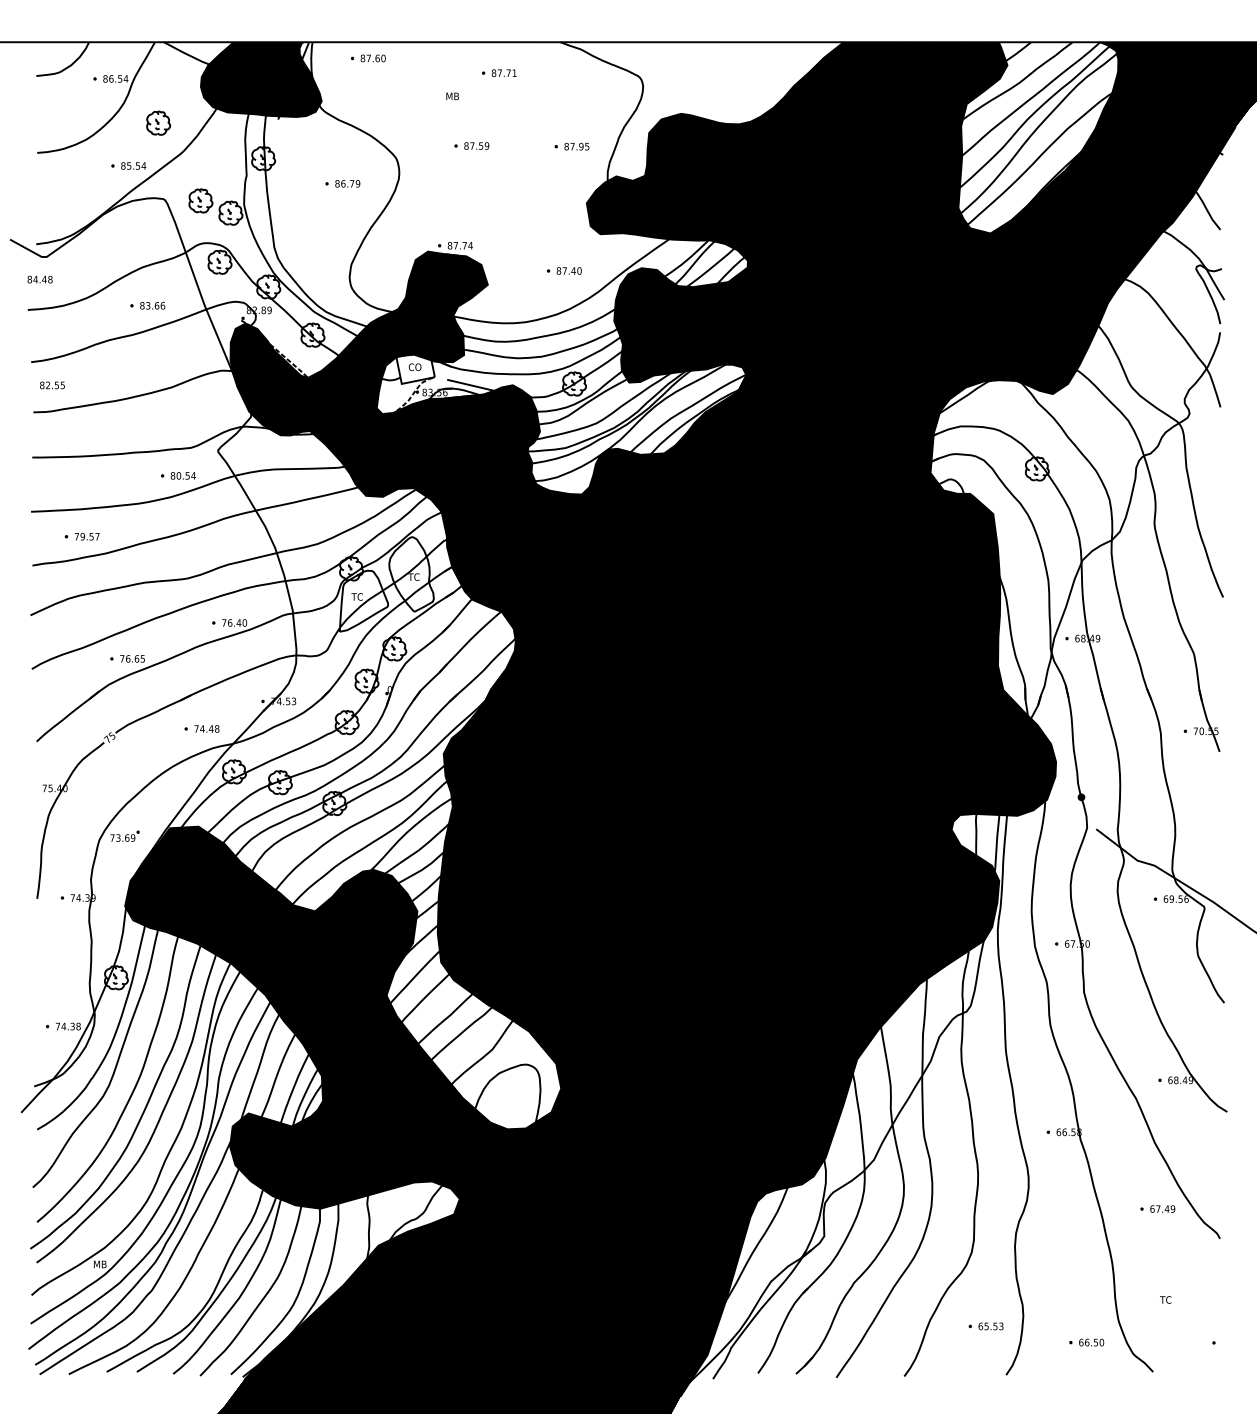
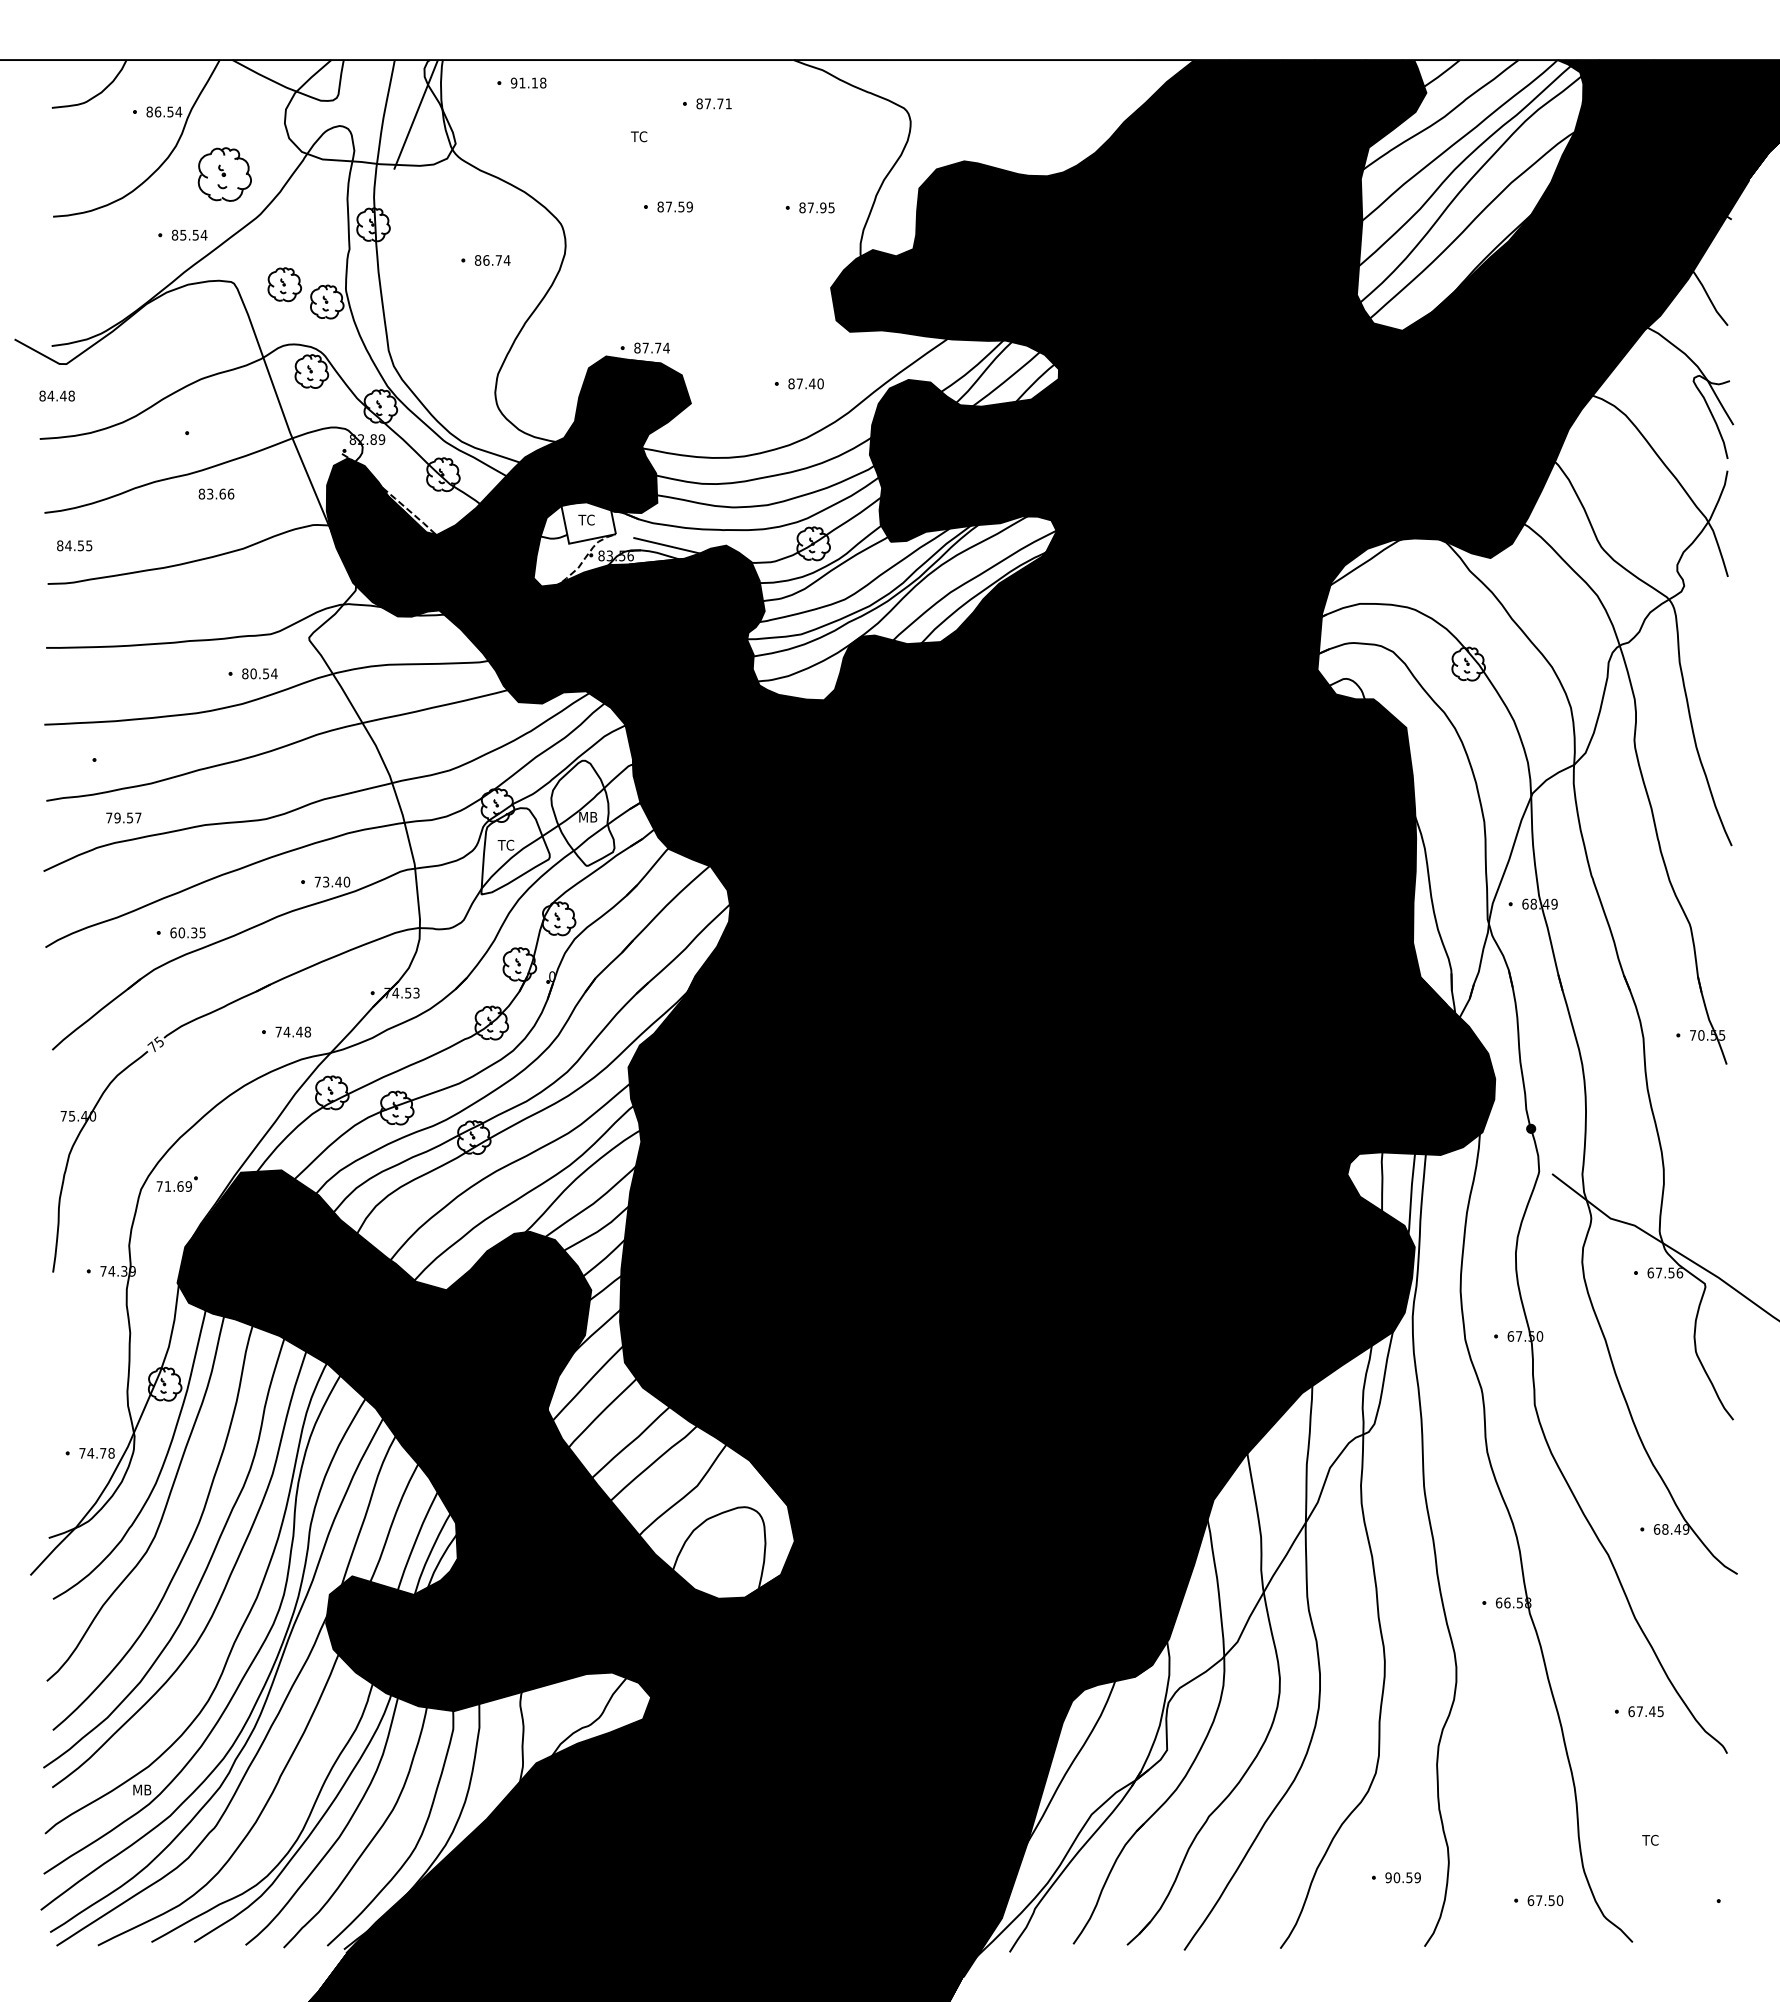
text: (373, 58) -> (528, 82), 87.60 -> 91.18
fill: (260, 79) -> (369, 112), removed
text: (452, 96) -> (640, 136), MB -> TC
part: (158, 123) -> (224, 174), size x1.6
text: (357, 183) -> (506, 260), 86.79 -> 86.74
text: (152, 305) -> (216, 493), moved
text: (414, 366) -> (587, 519), CO -> TC
text: (48, 385) -> (68, 545), 82.55 -> 84.55
text: (86, 536) -> (123, 817), moved
text: (414, 576) -> (587, 816), TC -> MB
text: (230, 622) -> (326, 881), 76.40 -> 73.40
text: (129, 658) -> (183, 932), 76.65 -> 60.35
text: (118, 838) -> (168, 1186), 73.69 -> 71.69
text: (1171, 898) -> (1658, 1272), 69.56 -> 67.56
text: (72, 1025) -> (103, 1452), 74.38 -> 74.78
text: (1172, 1208) -> (1660, 1711), 67.49 -> 67.45
text: (990, 1326) -> (1402, 1877), 65.53 -> 90.59
text: (1087, 1342) -> (1539, 1900), 66.50 -> 67.50

